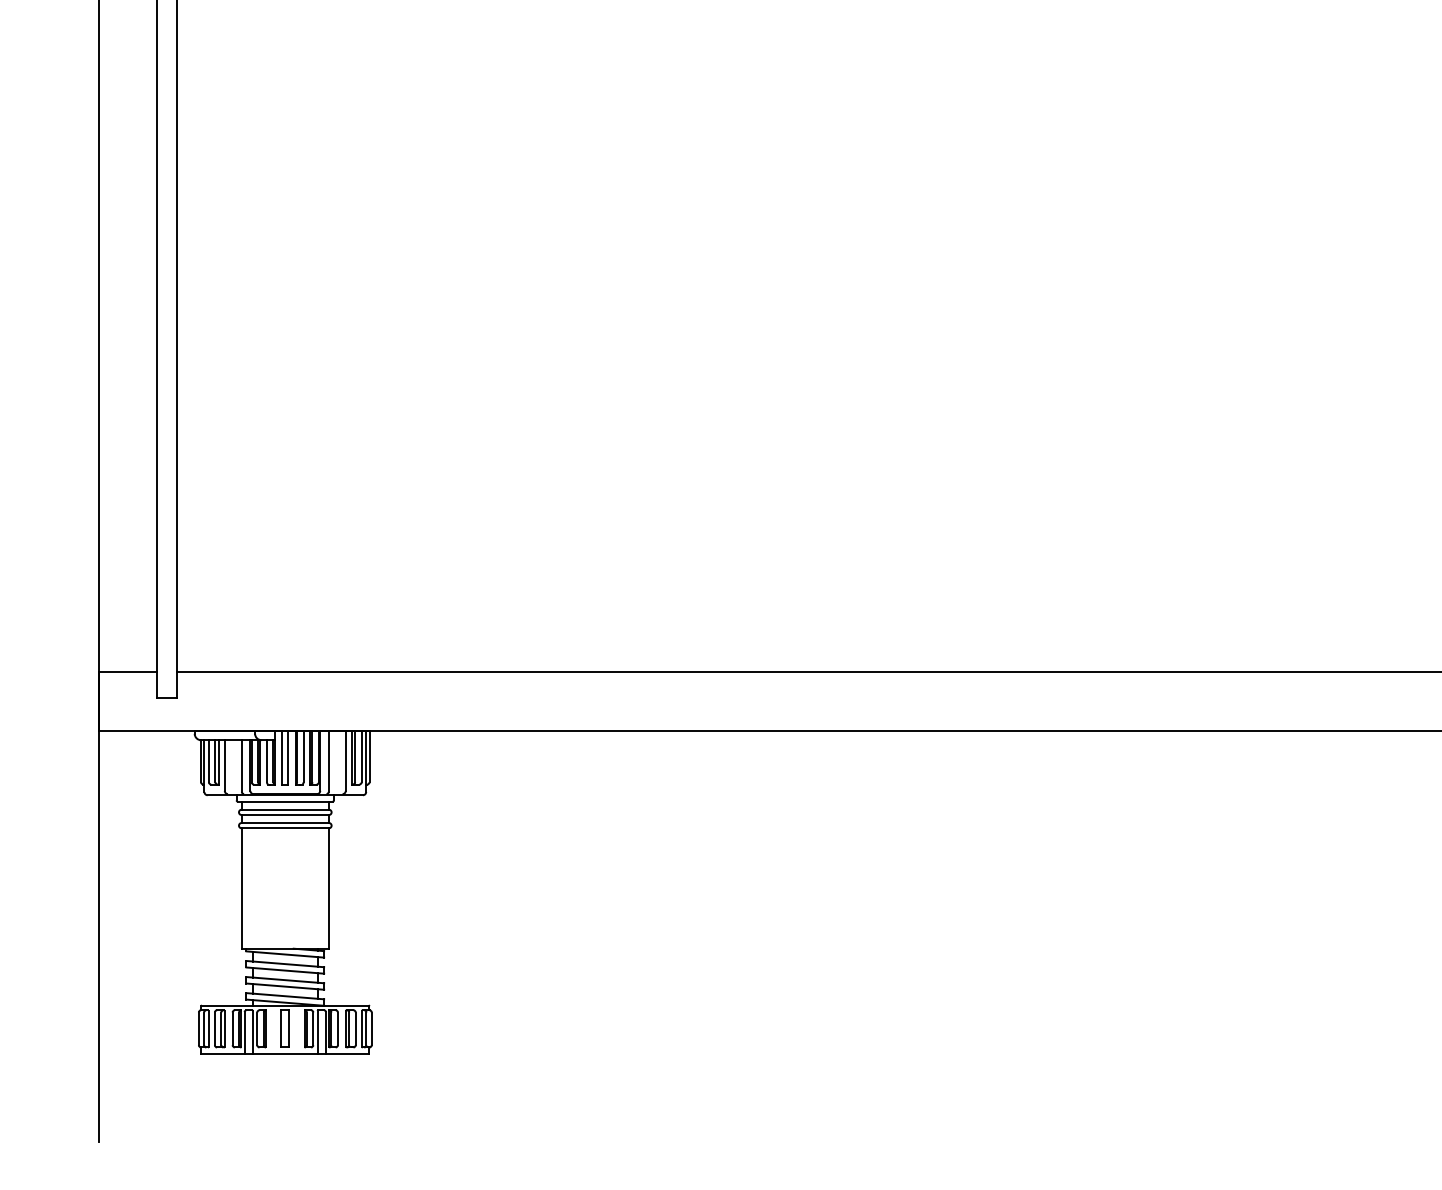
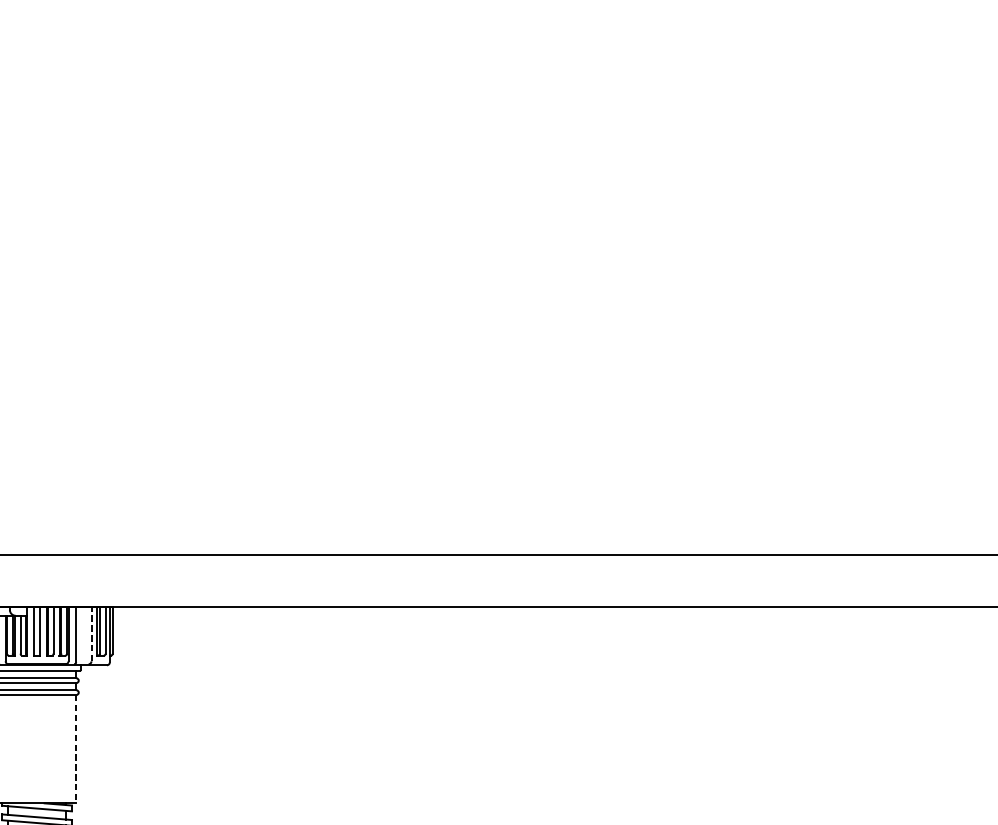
line: (345, 760) -> (91, 634), solid -> dashed
line: (328, 889) -> (75, 750), solid -> dashed

